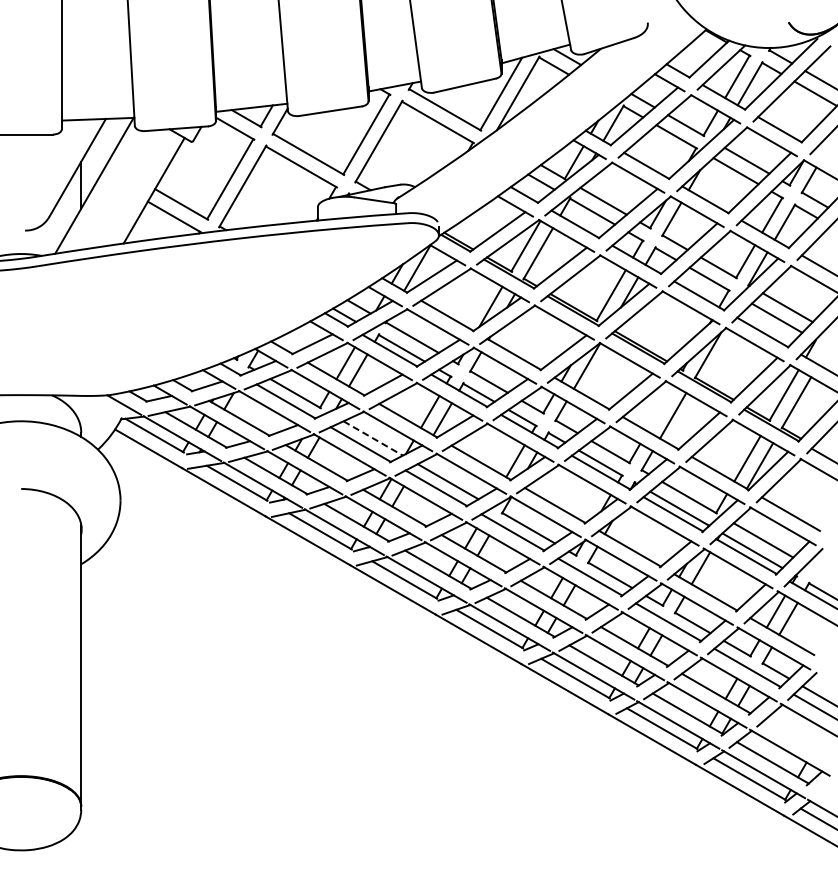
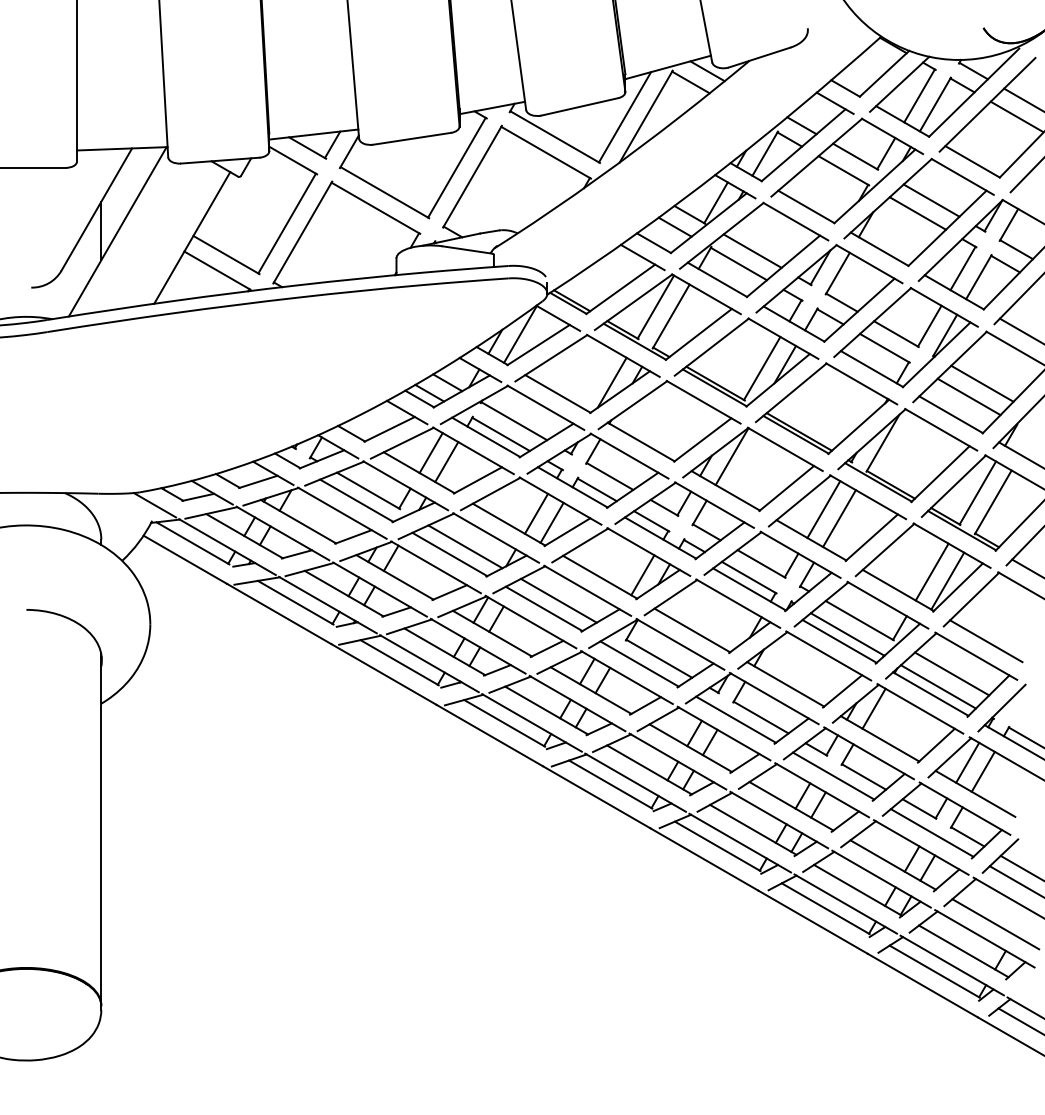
line: (660, 408) -> (823, 509), added
line: (373, 438) -> (465, 546), dashed -> solid
line: (798, 741) -> (995, 924), added

